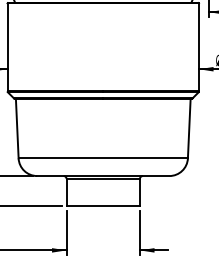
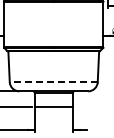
line: (102, 158) -> (53, 82), solid -> dashed

